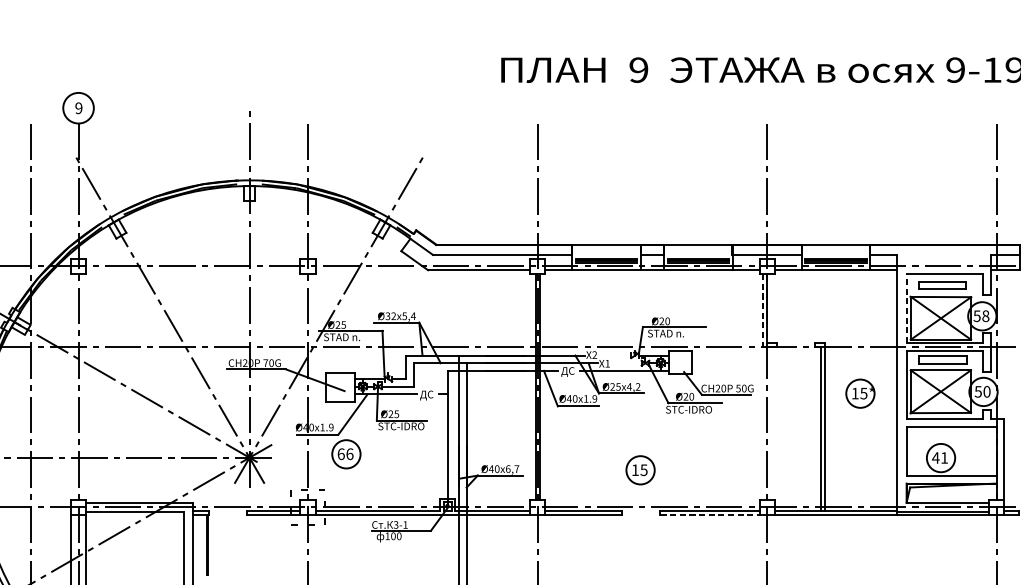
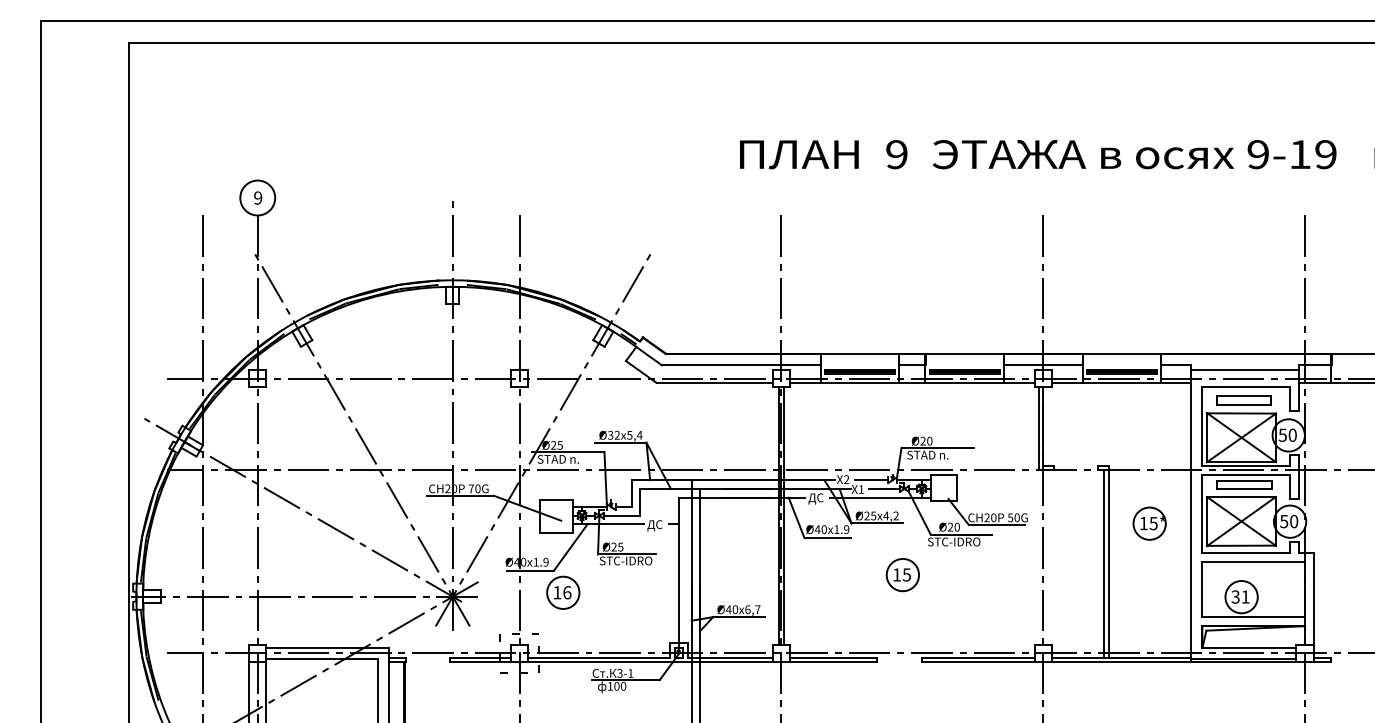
line: (943, 258) -> (1244, 369), added
line: (906, 308) -> (1202, 426), dashed -> solid
line: (762, 311) -> (1038, 429), dashed -> solid
text: (985, 316) -> (1292, 435), 58 -> 50
line: (616, 355) -> (871, 480), added
line: (627, 362) -> (884, 488), added
text: (341, 454) -> (557, 592), 66 -> 16
text: (935, 457) -> (1235, 596), 41 -> 31
part: (640, 470) -> (902, 575), moved
line: (710, 515) -> (978, 662), dashed -> solid

